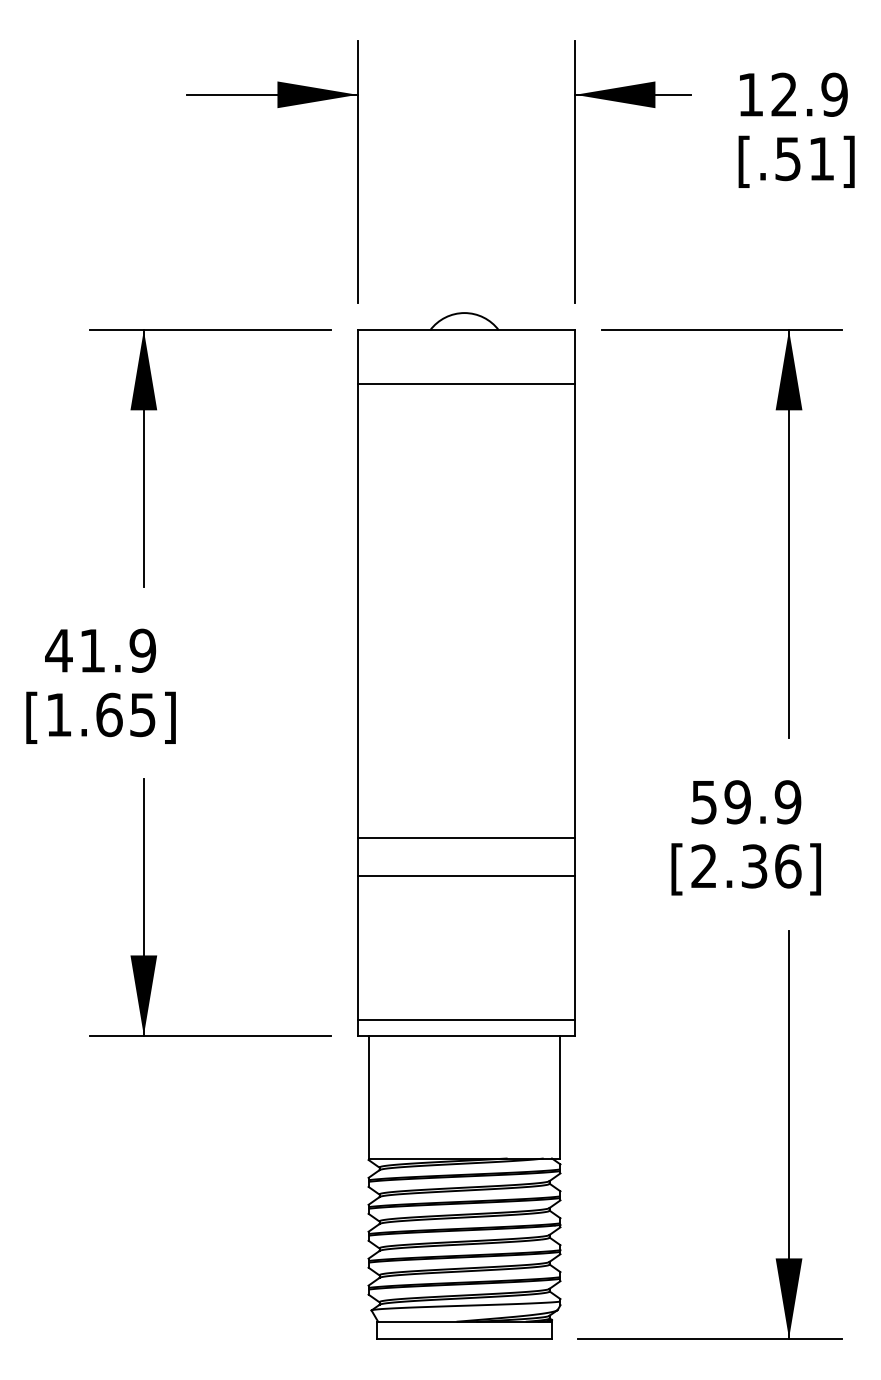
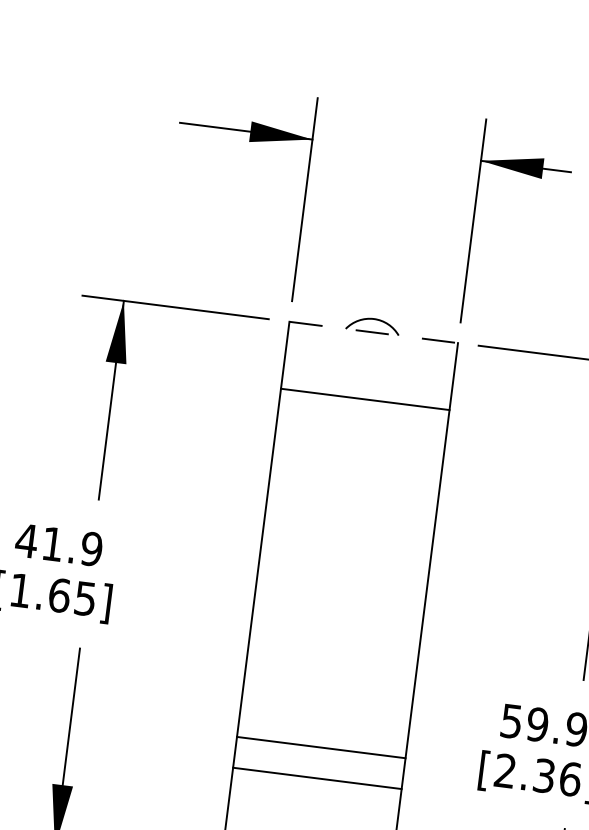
line: (466, 330) -> (373, 332), solid -> dashed
line: (466, 383) -> (365, 399), moved
line: (466, 838) -> (321, 747), moved
line: (466, 875) -> (317, 778), moved

